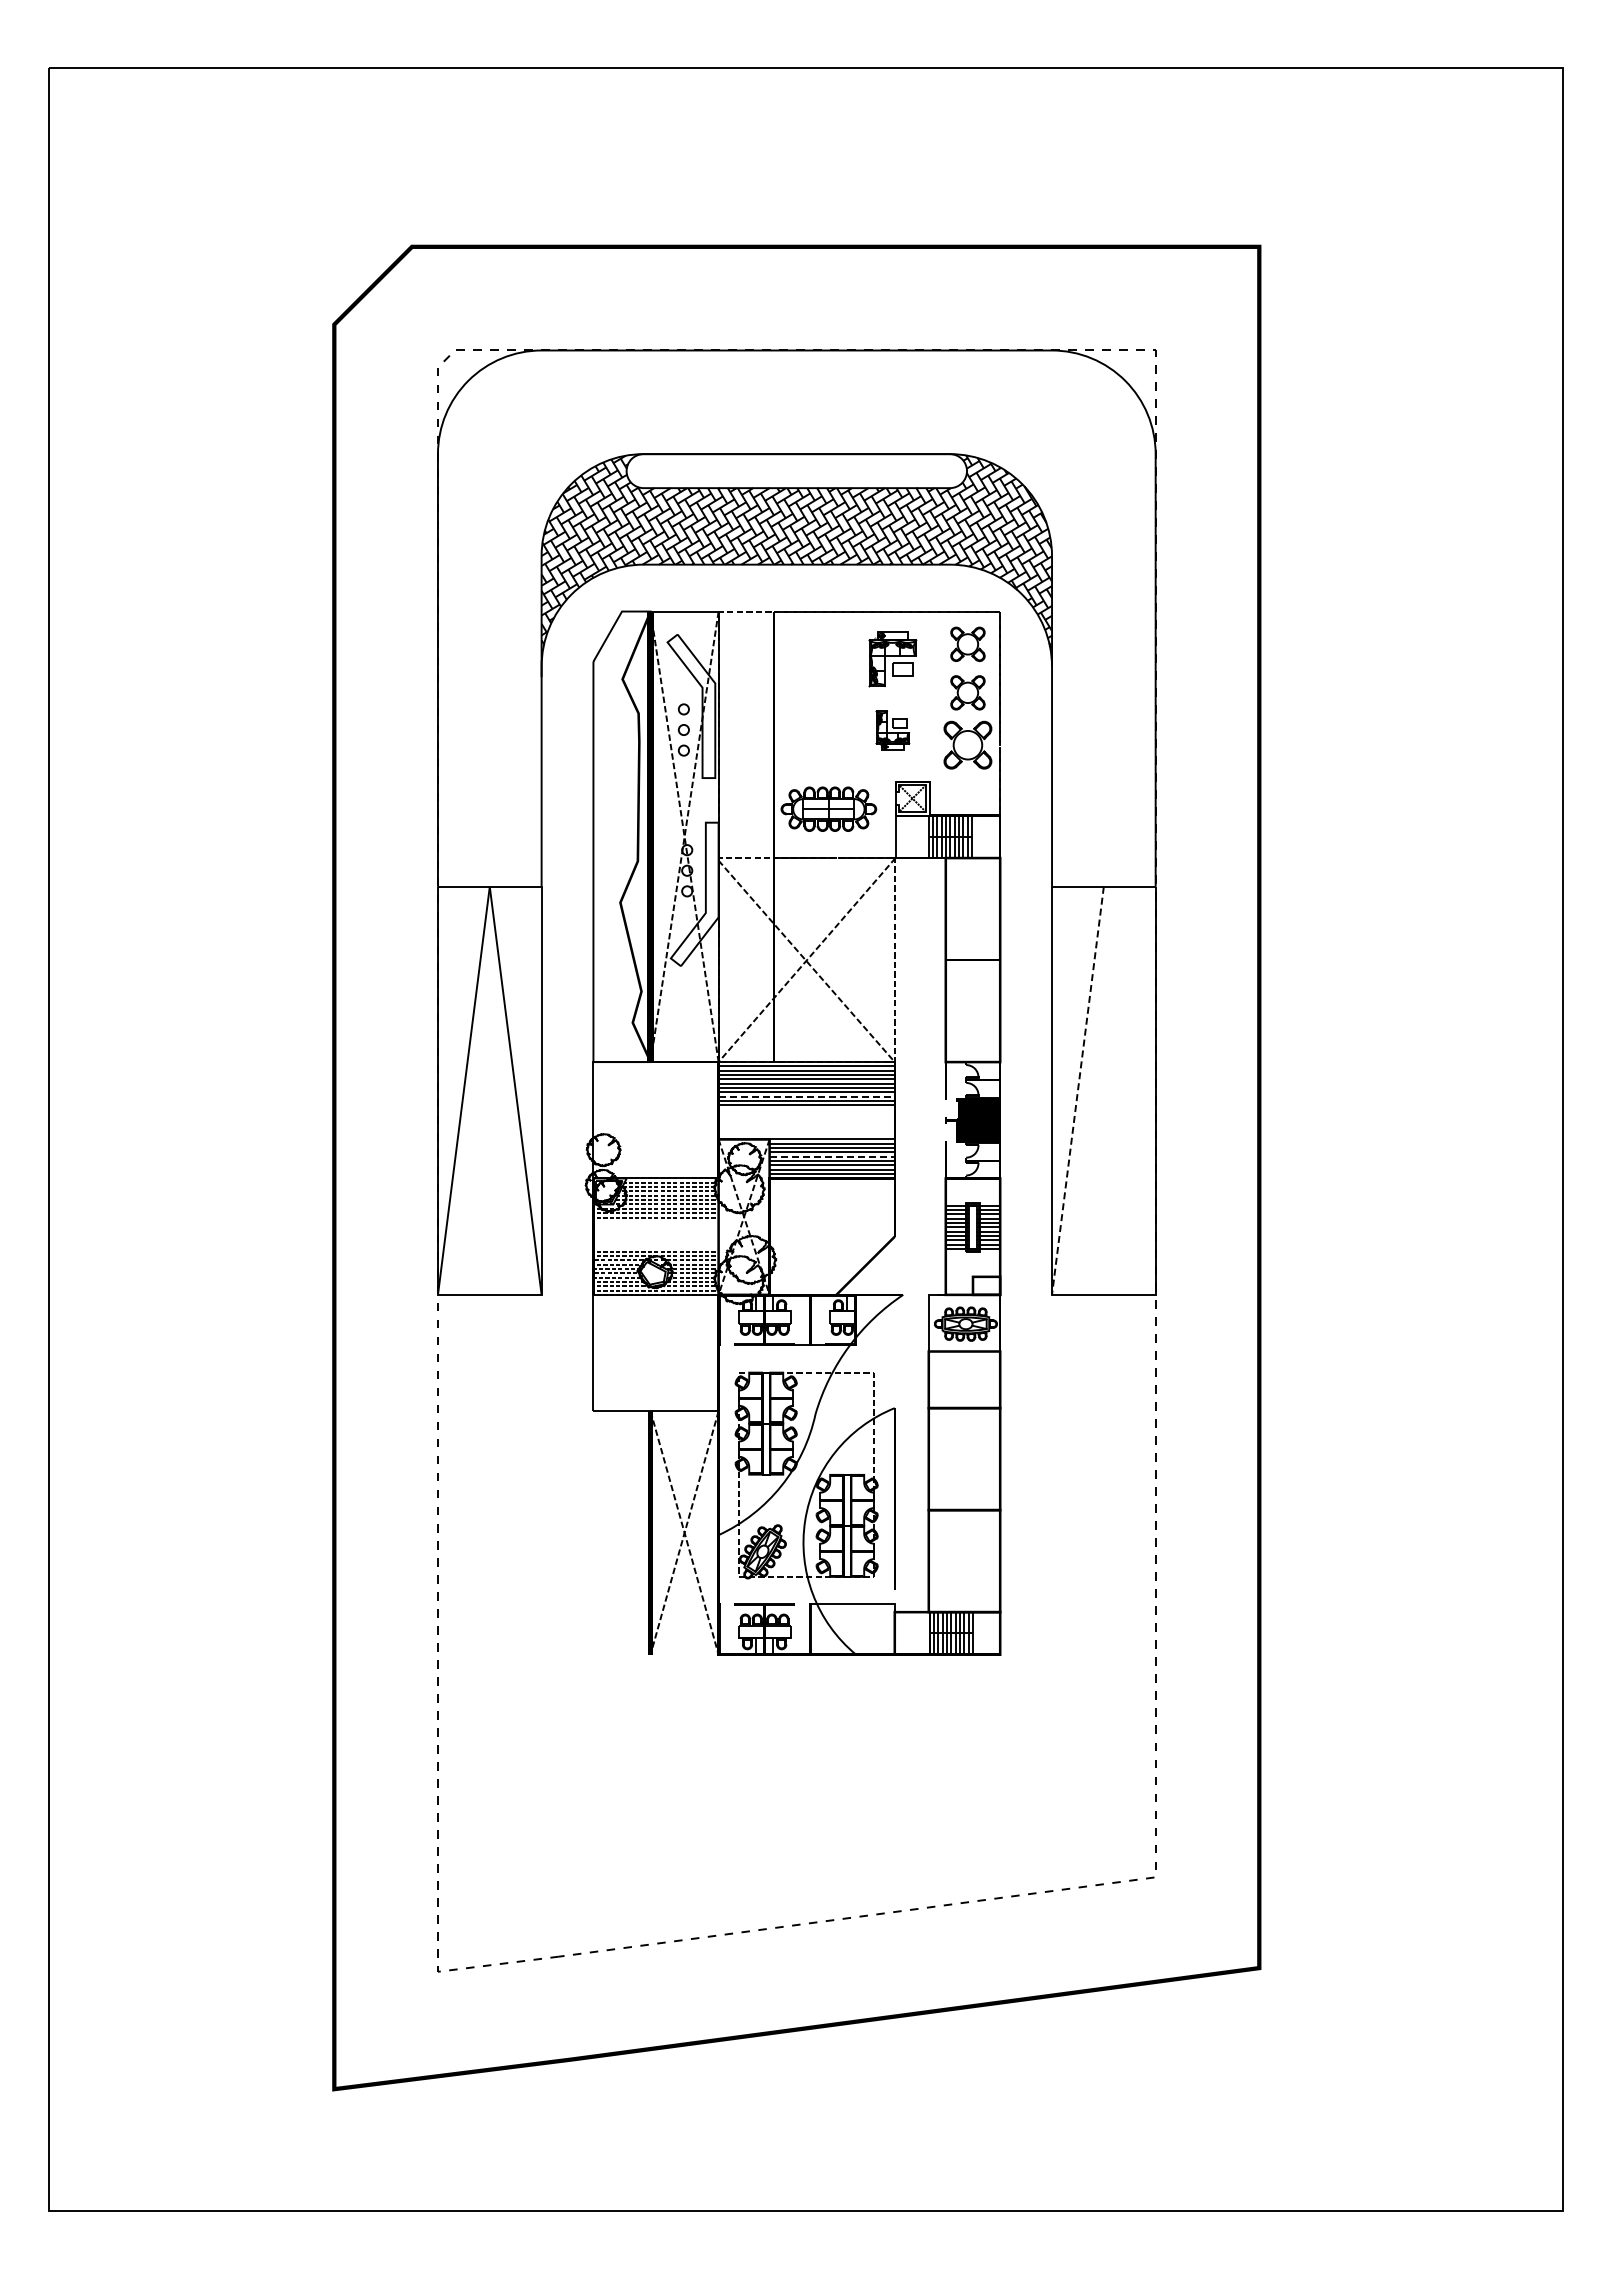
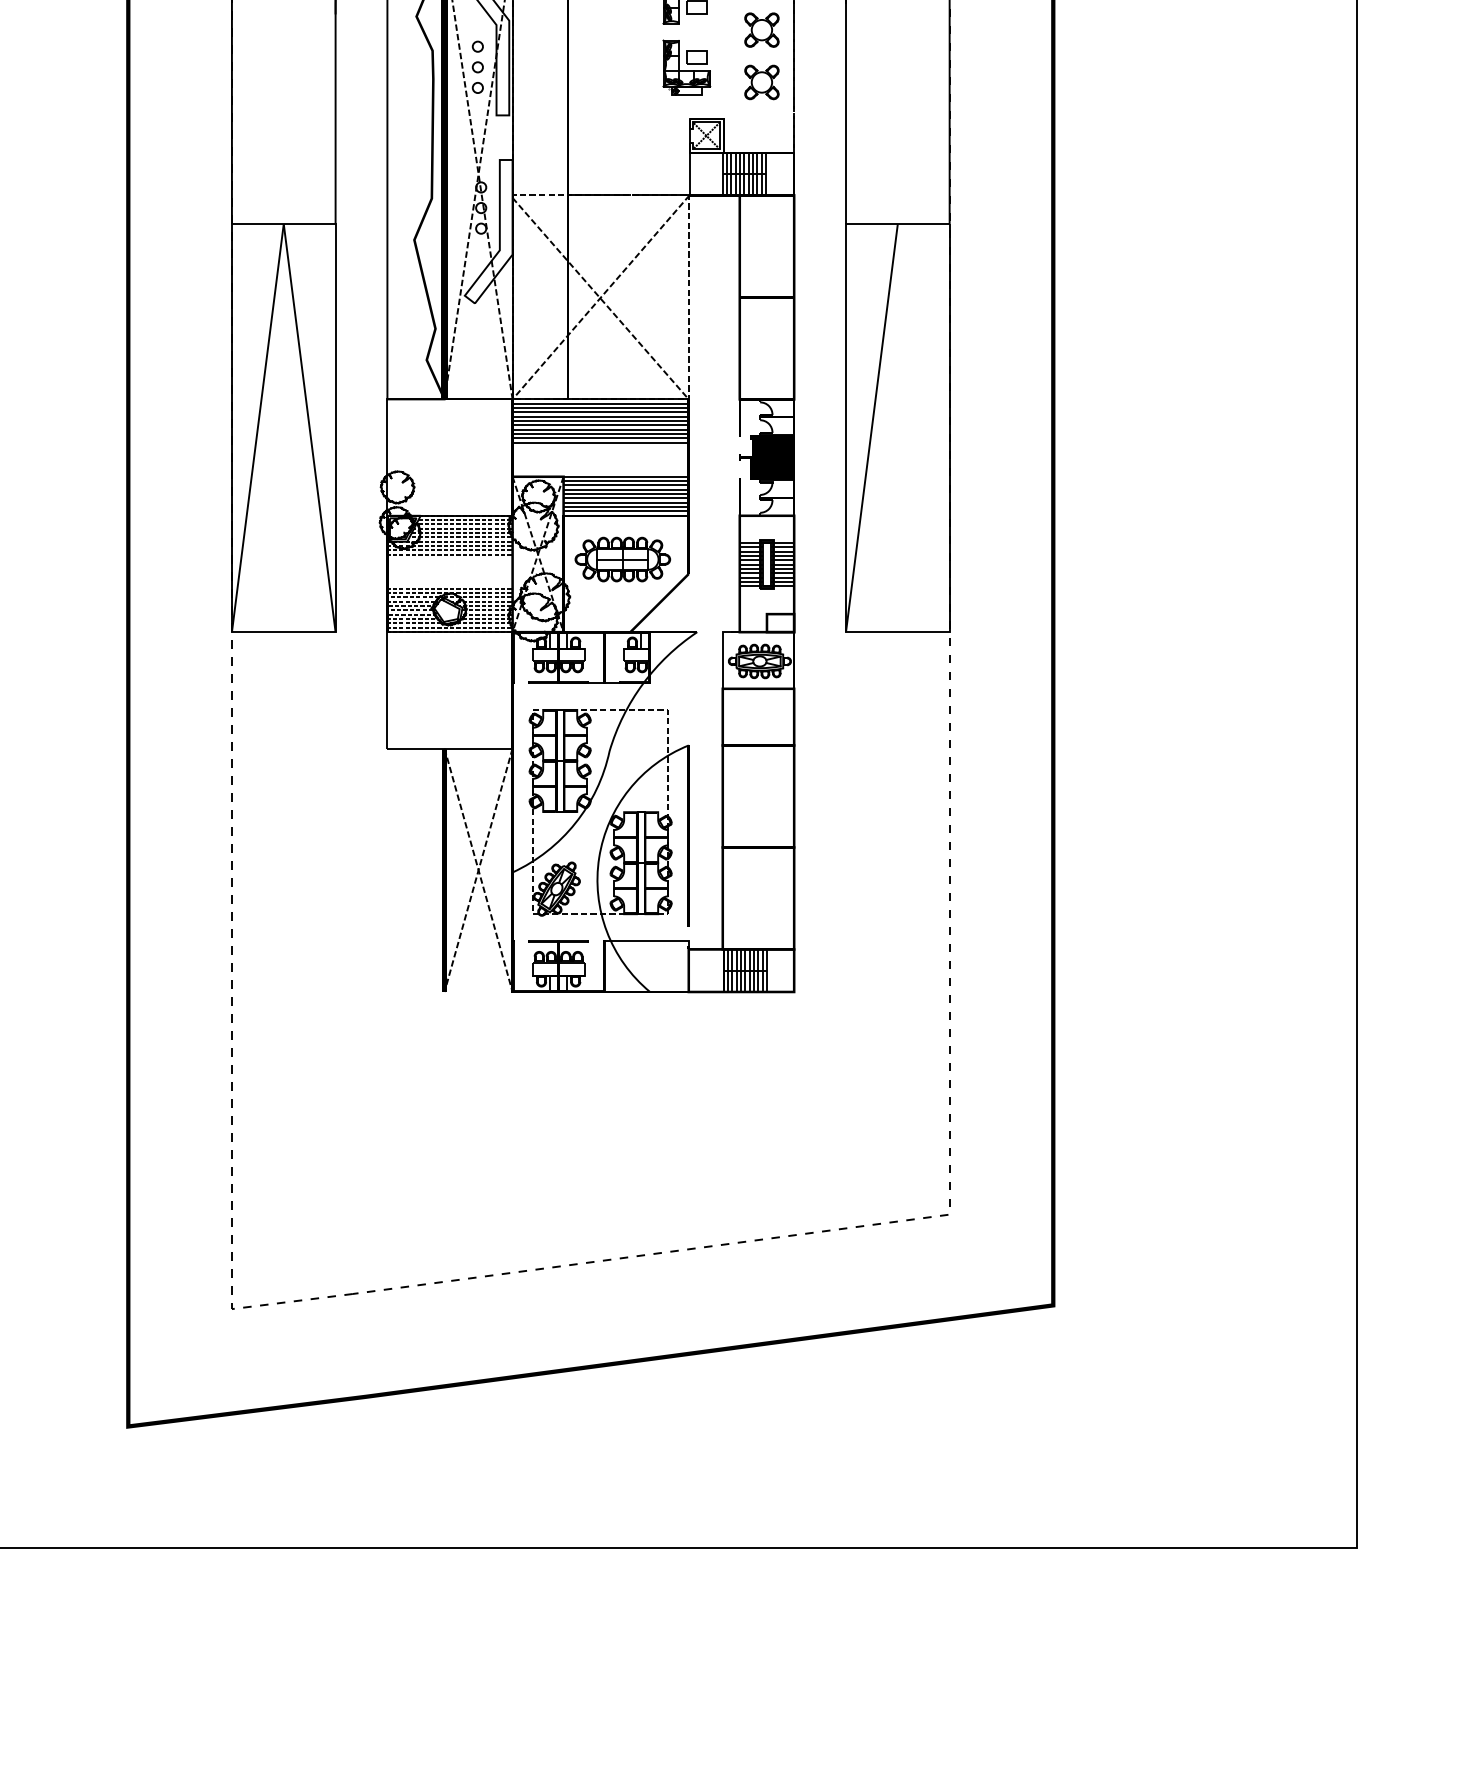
part: (892, 730) -> (686, 67), size x1.43
part: (967, 744) -> (761, 81), size x0.71
part: (828, 808) -> (622, 558), moved
line: (1077, 1090) -> (871, 427), dashed -> solid
line: (807, 1096) -> (601, 433), dashed -> solid
line: (832, 1156) -> (626, 493), dashed -> solid

